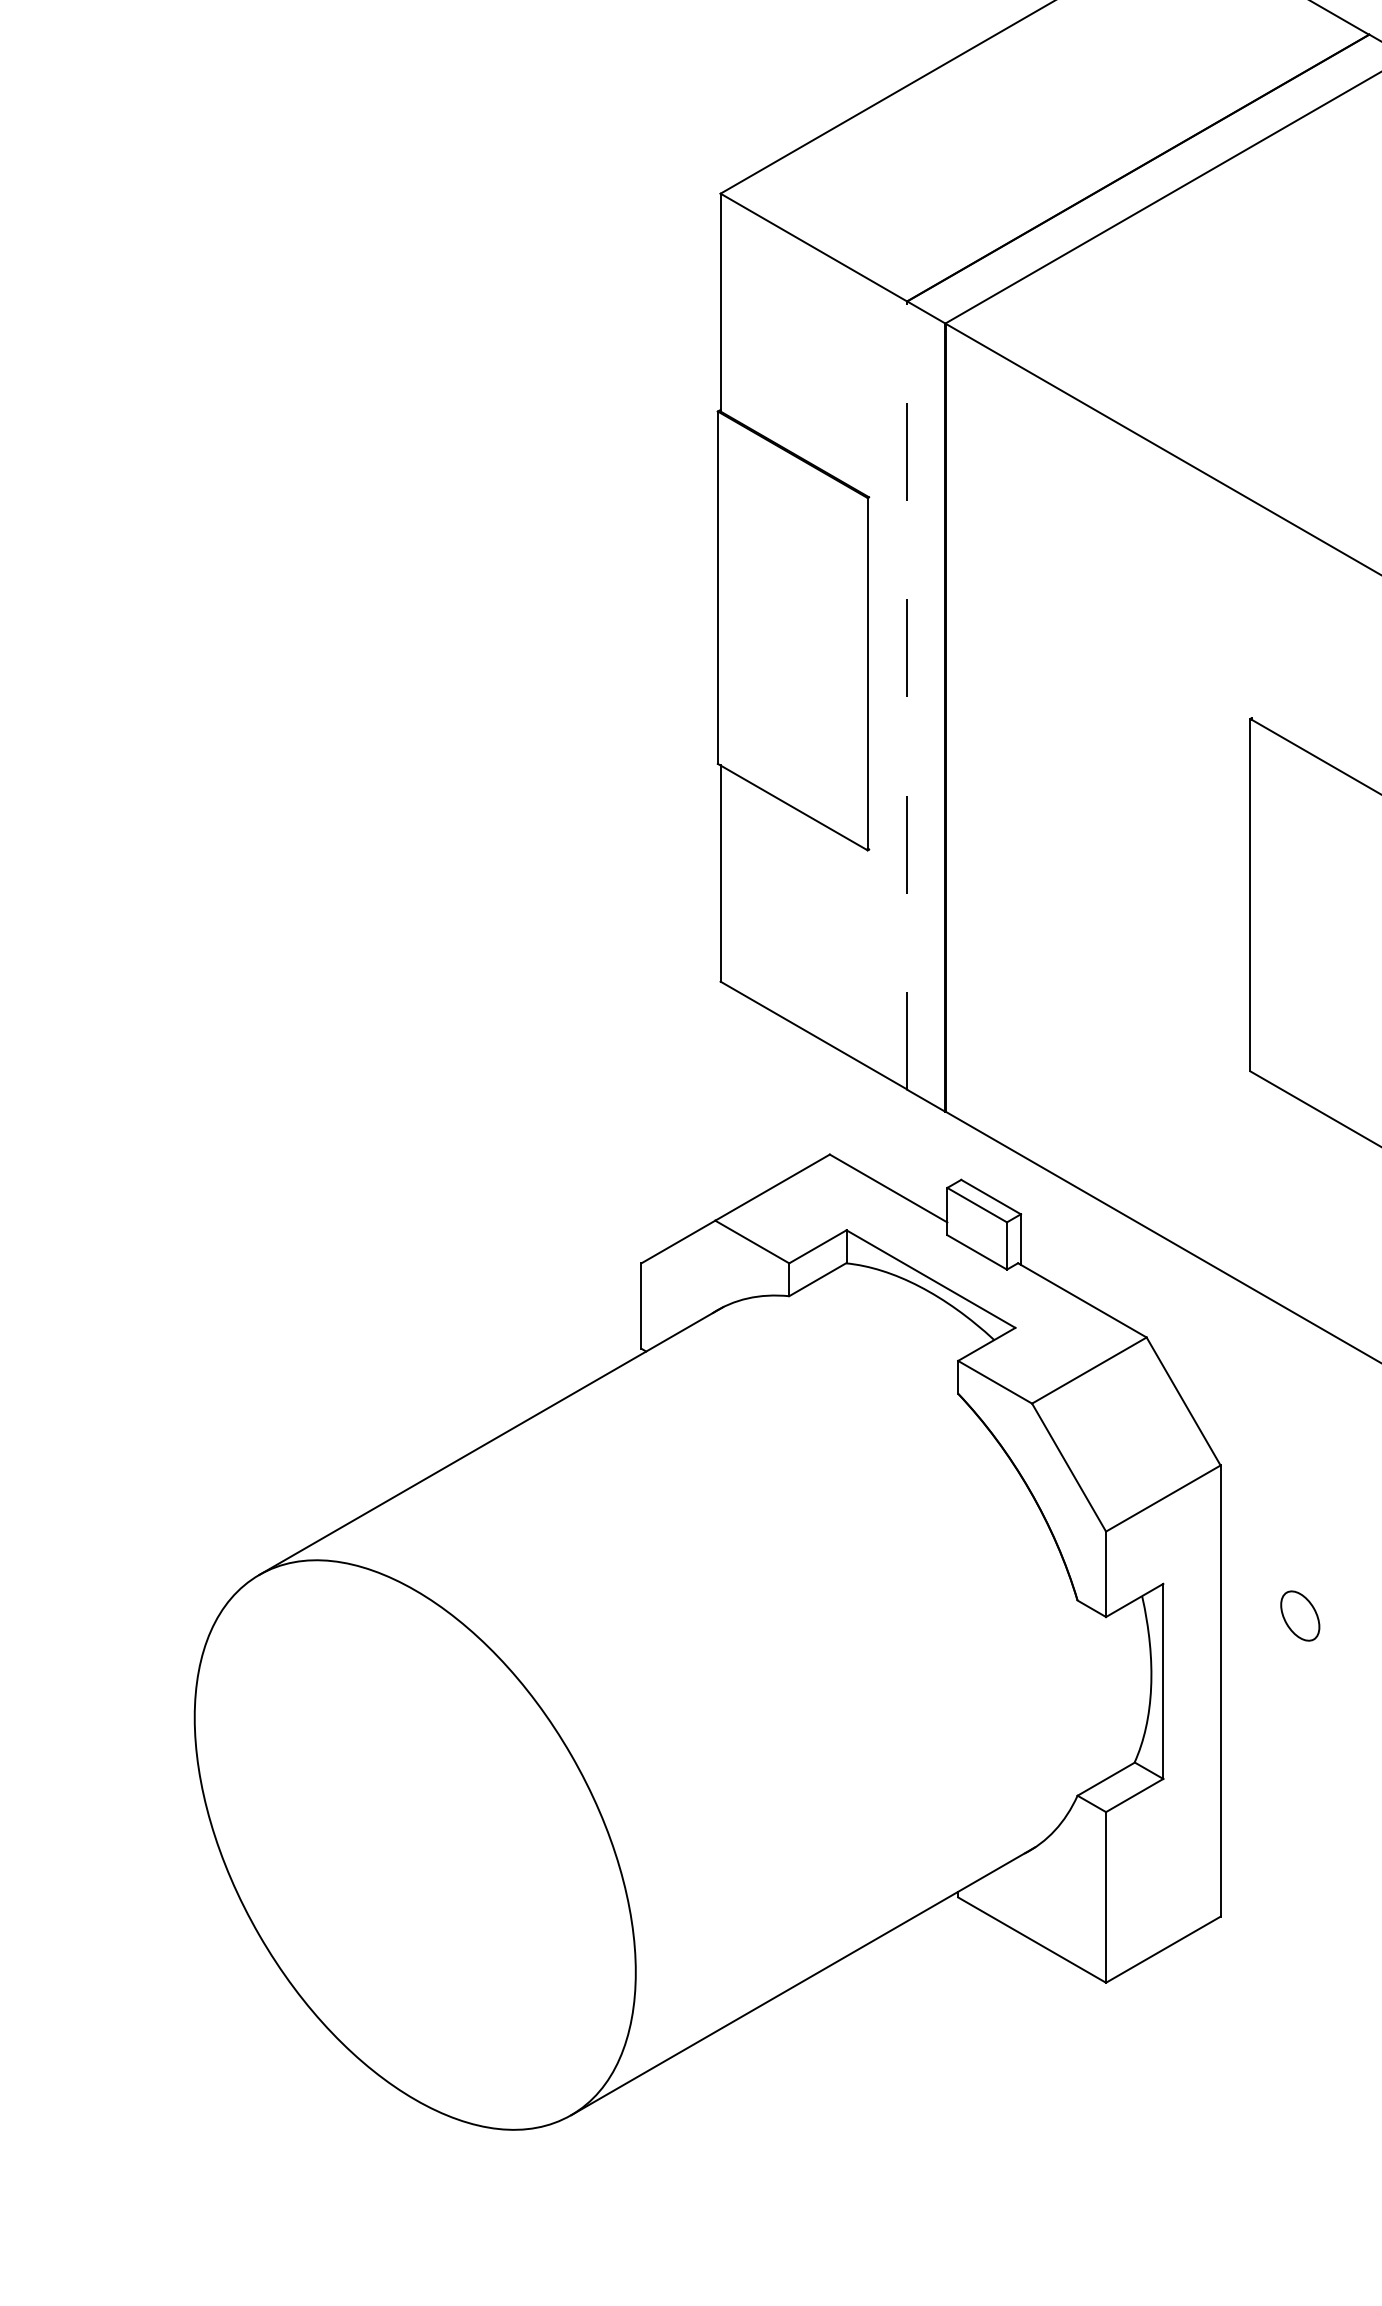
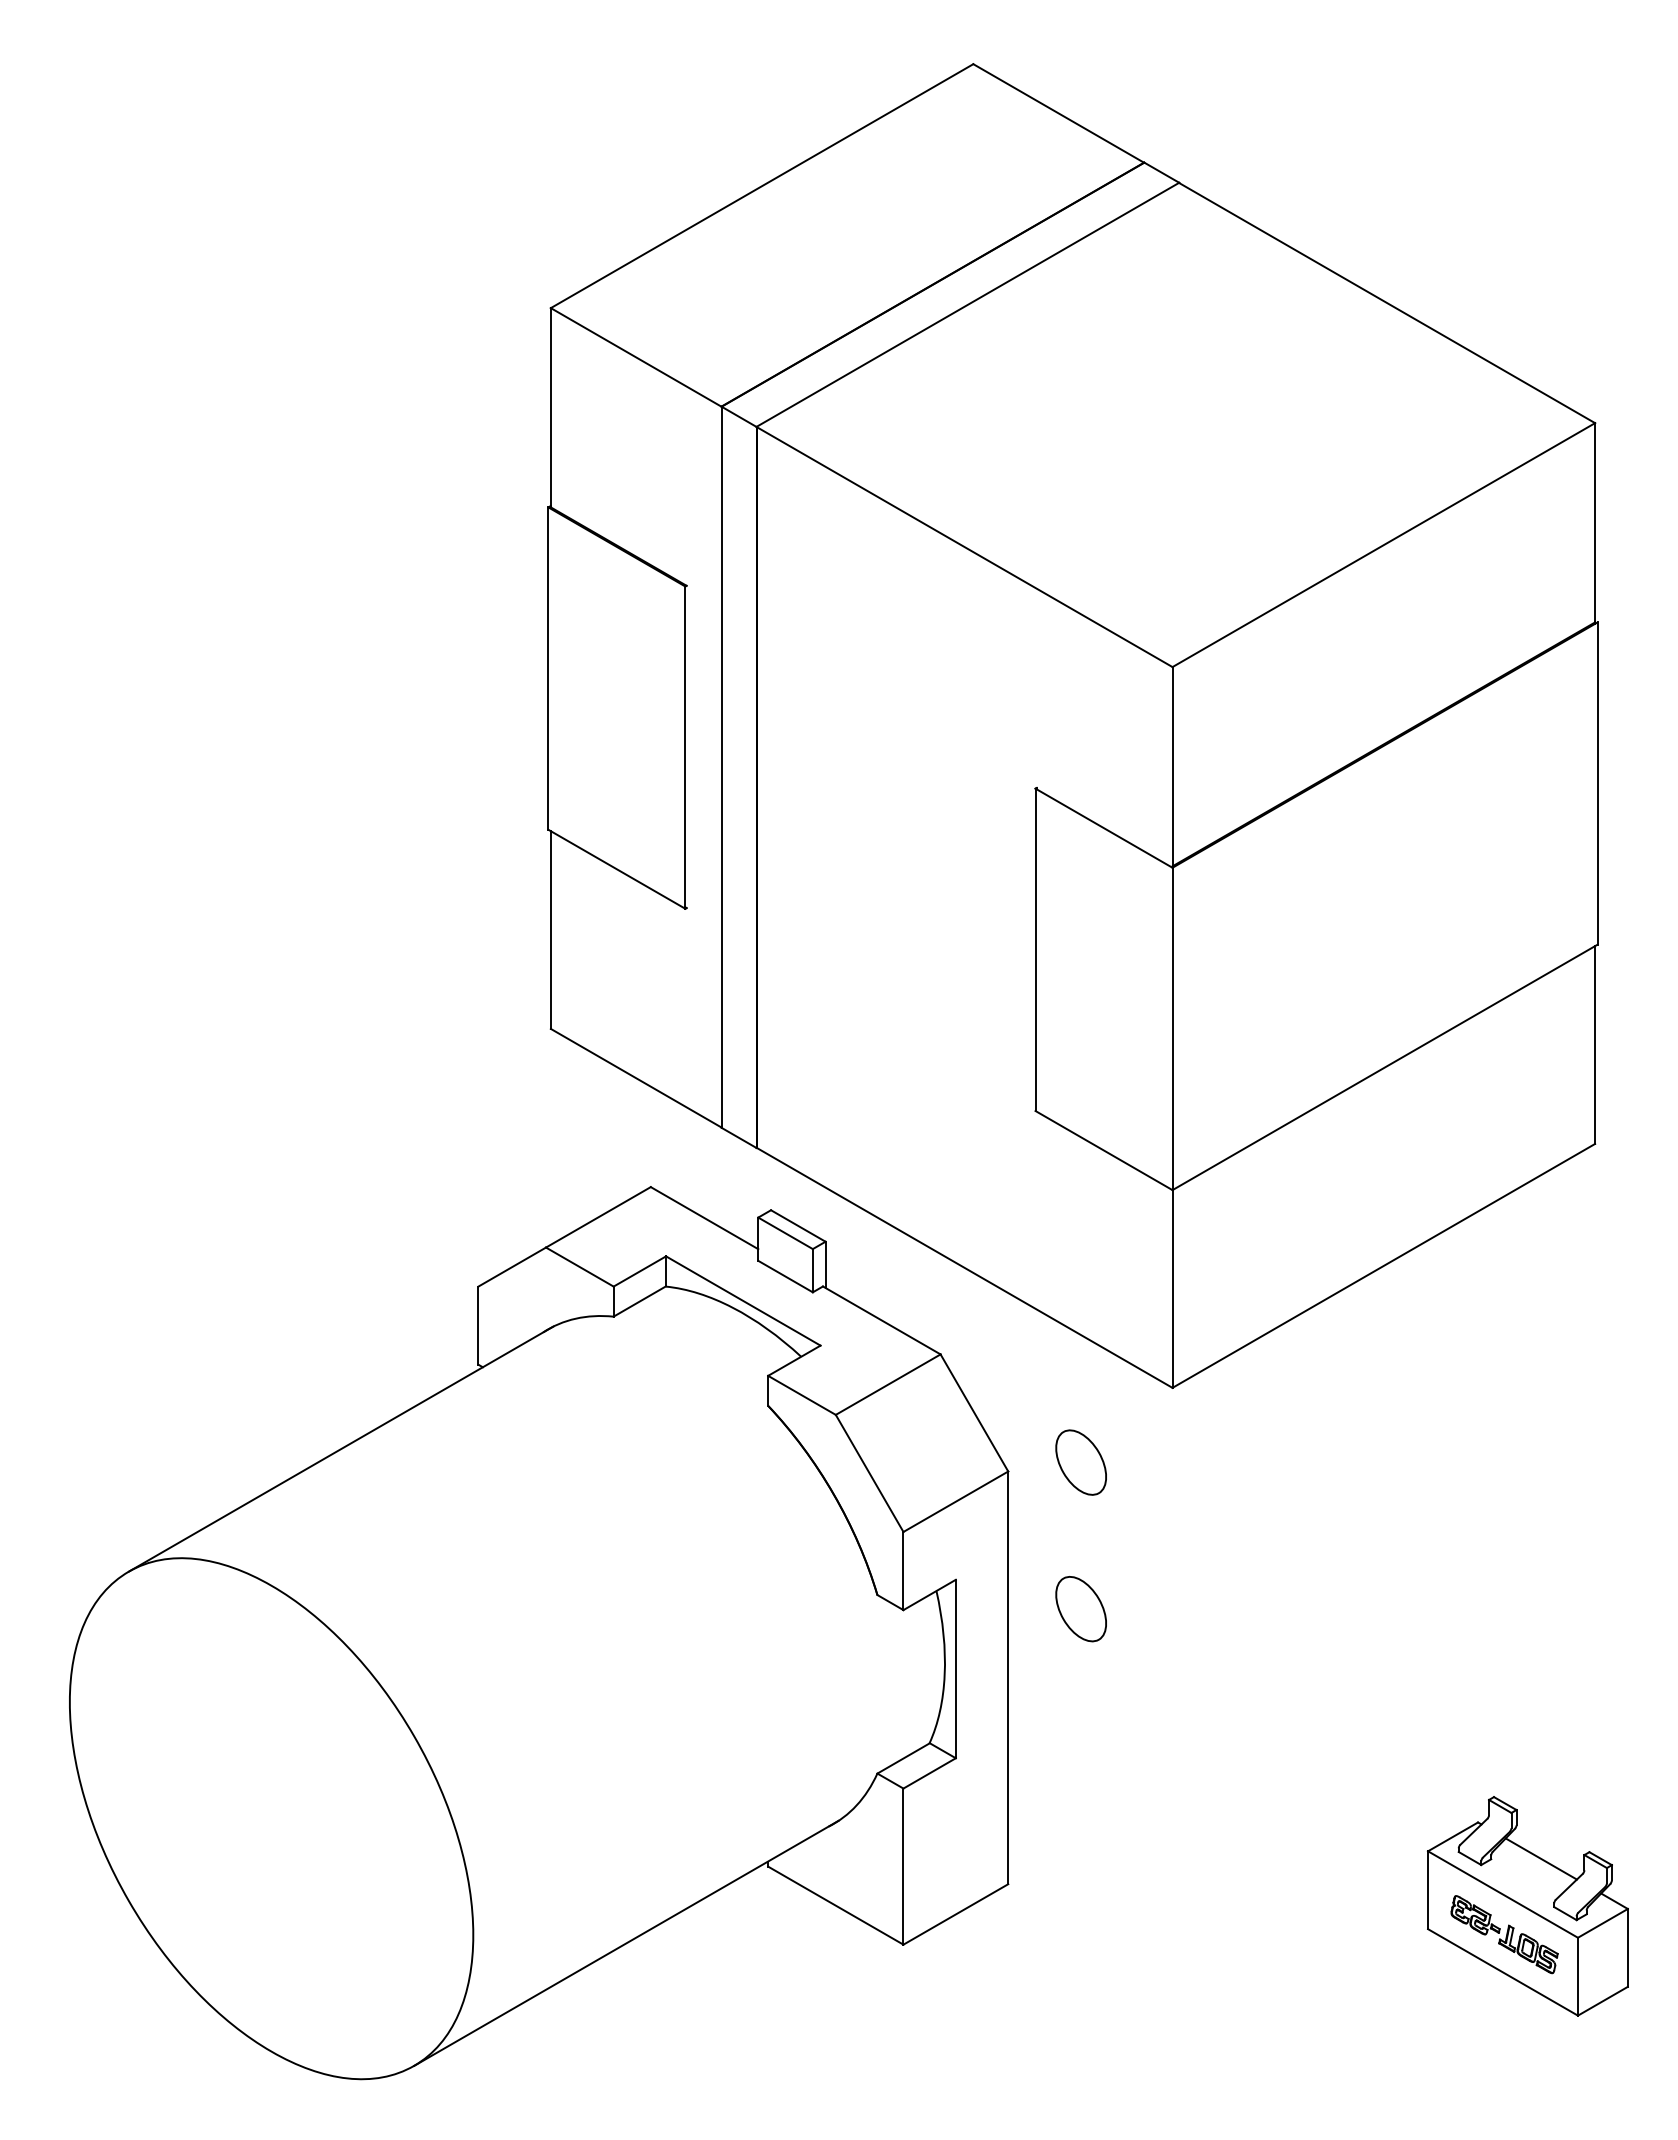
line: (907, 695) -> (721, 767), dashed -> solid
part: (1299, 1455) -> (1080, 1462), added
part: (1299, 1616) -> (1080, 1609), size x1.43

